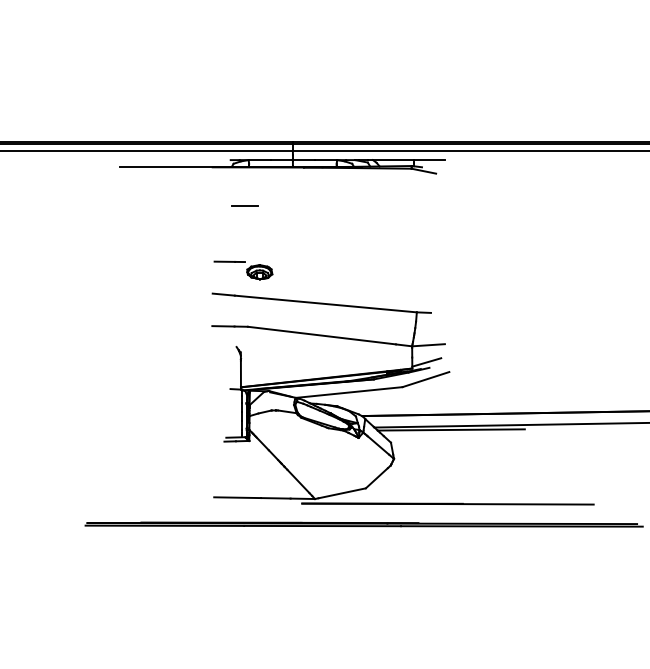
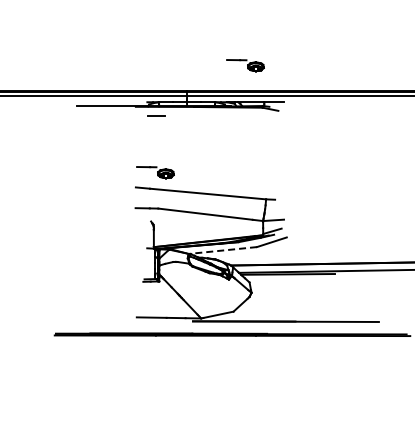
part: (384, 102) -> (245, 65), added
line: (245, 205) -> (156, 115), moved
line: (348, 392) -> (222, 250), solid -> dashed

